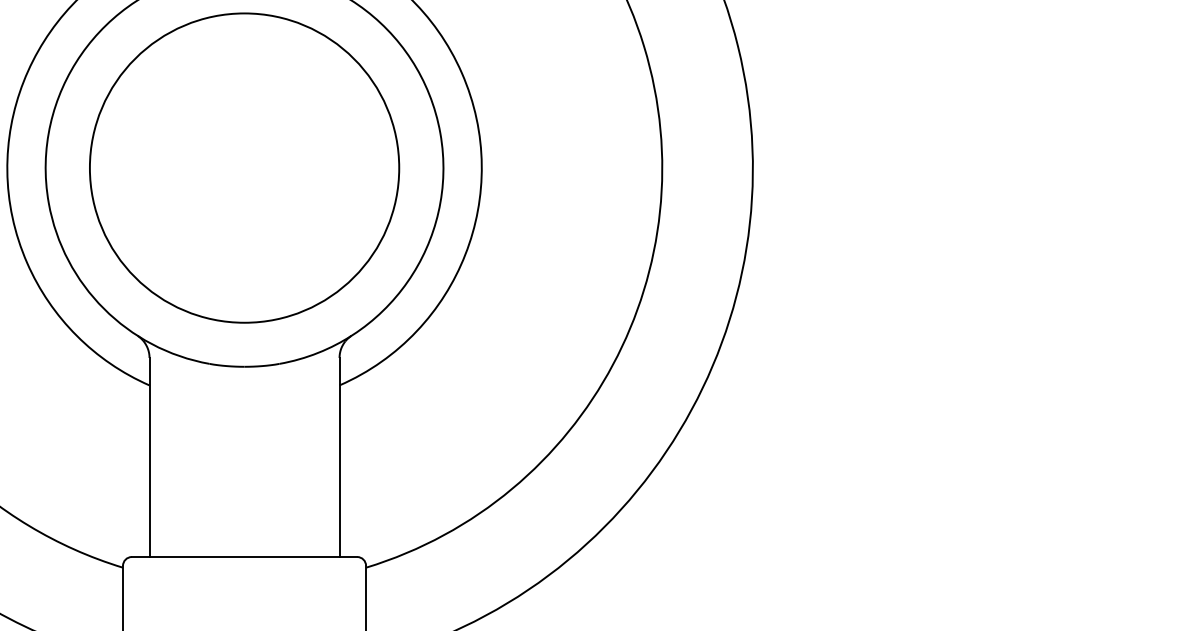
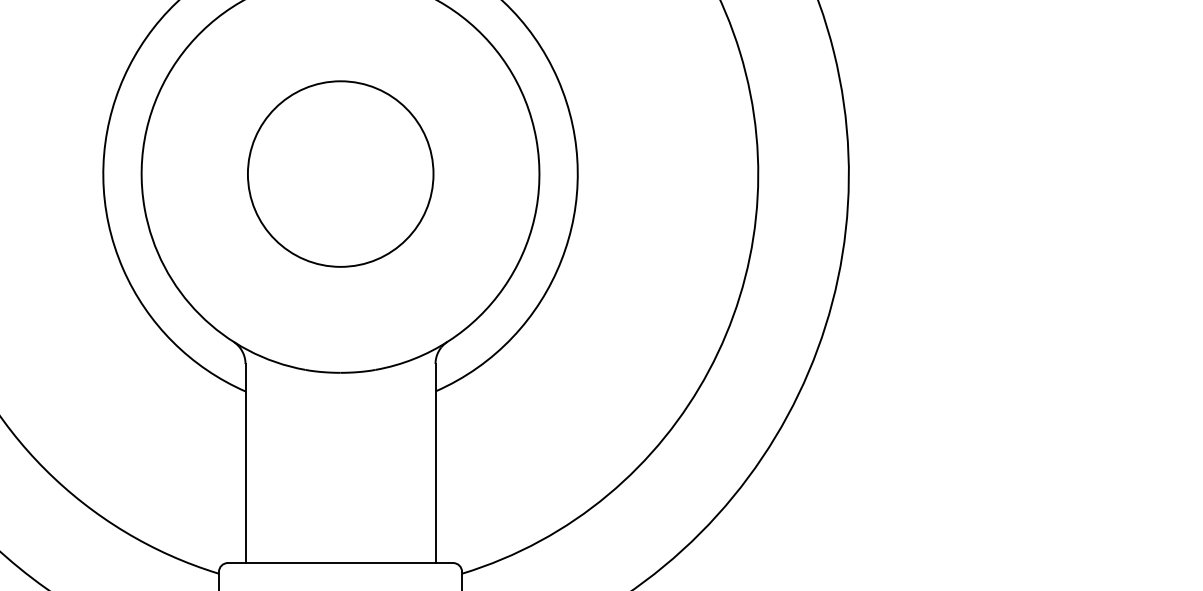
circle: (244, 167) -> (340, 173), size x0.6

